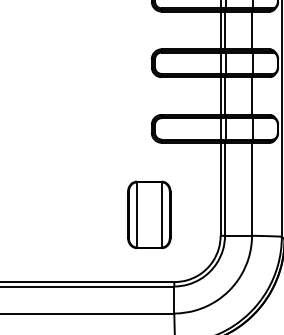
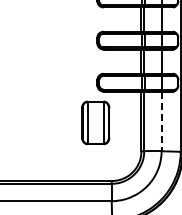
line: (251, 189) -> (161, 121), solid -> dashed
part: (149, 214) -> (95, 122), moved

